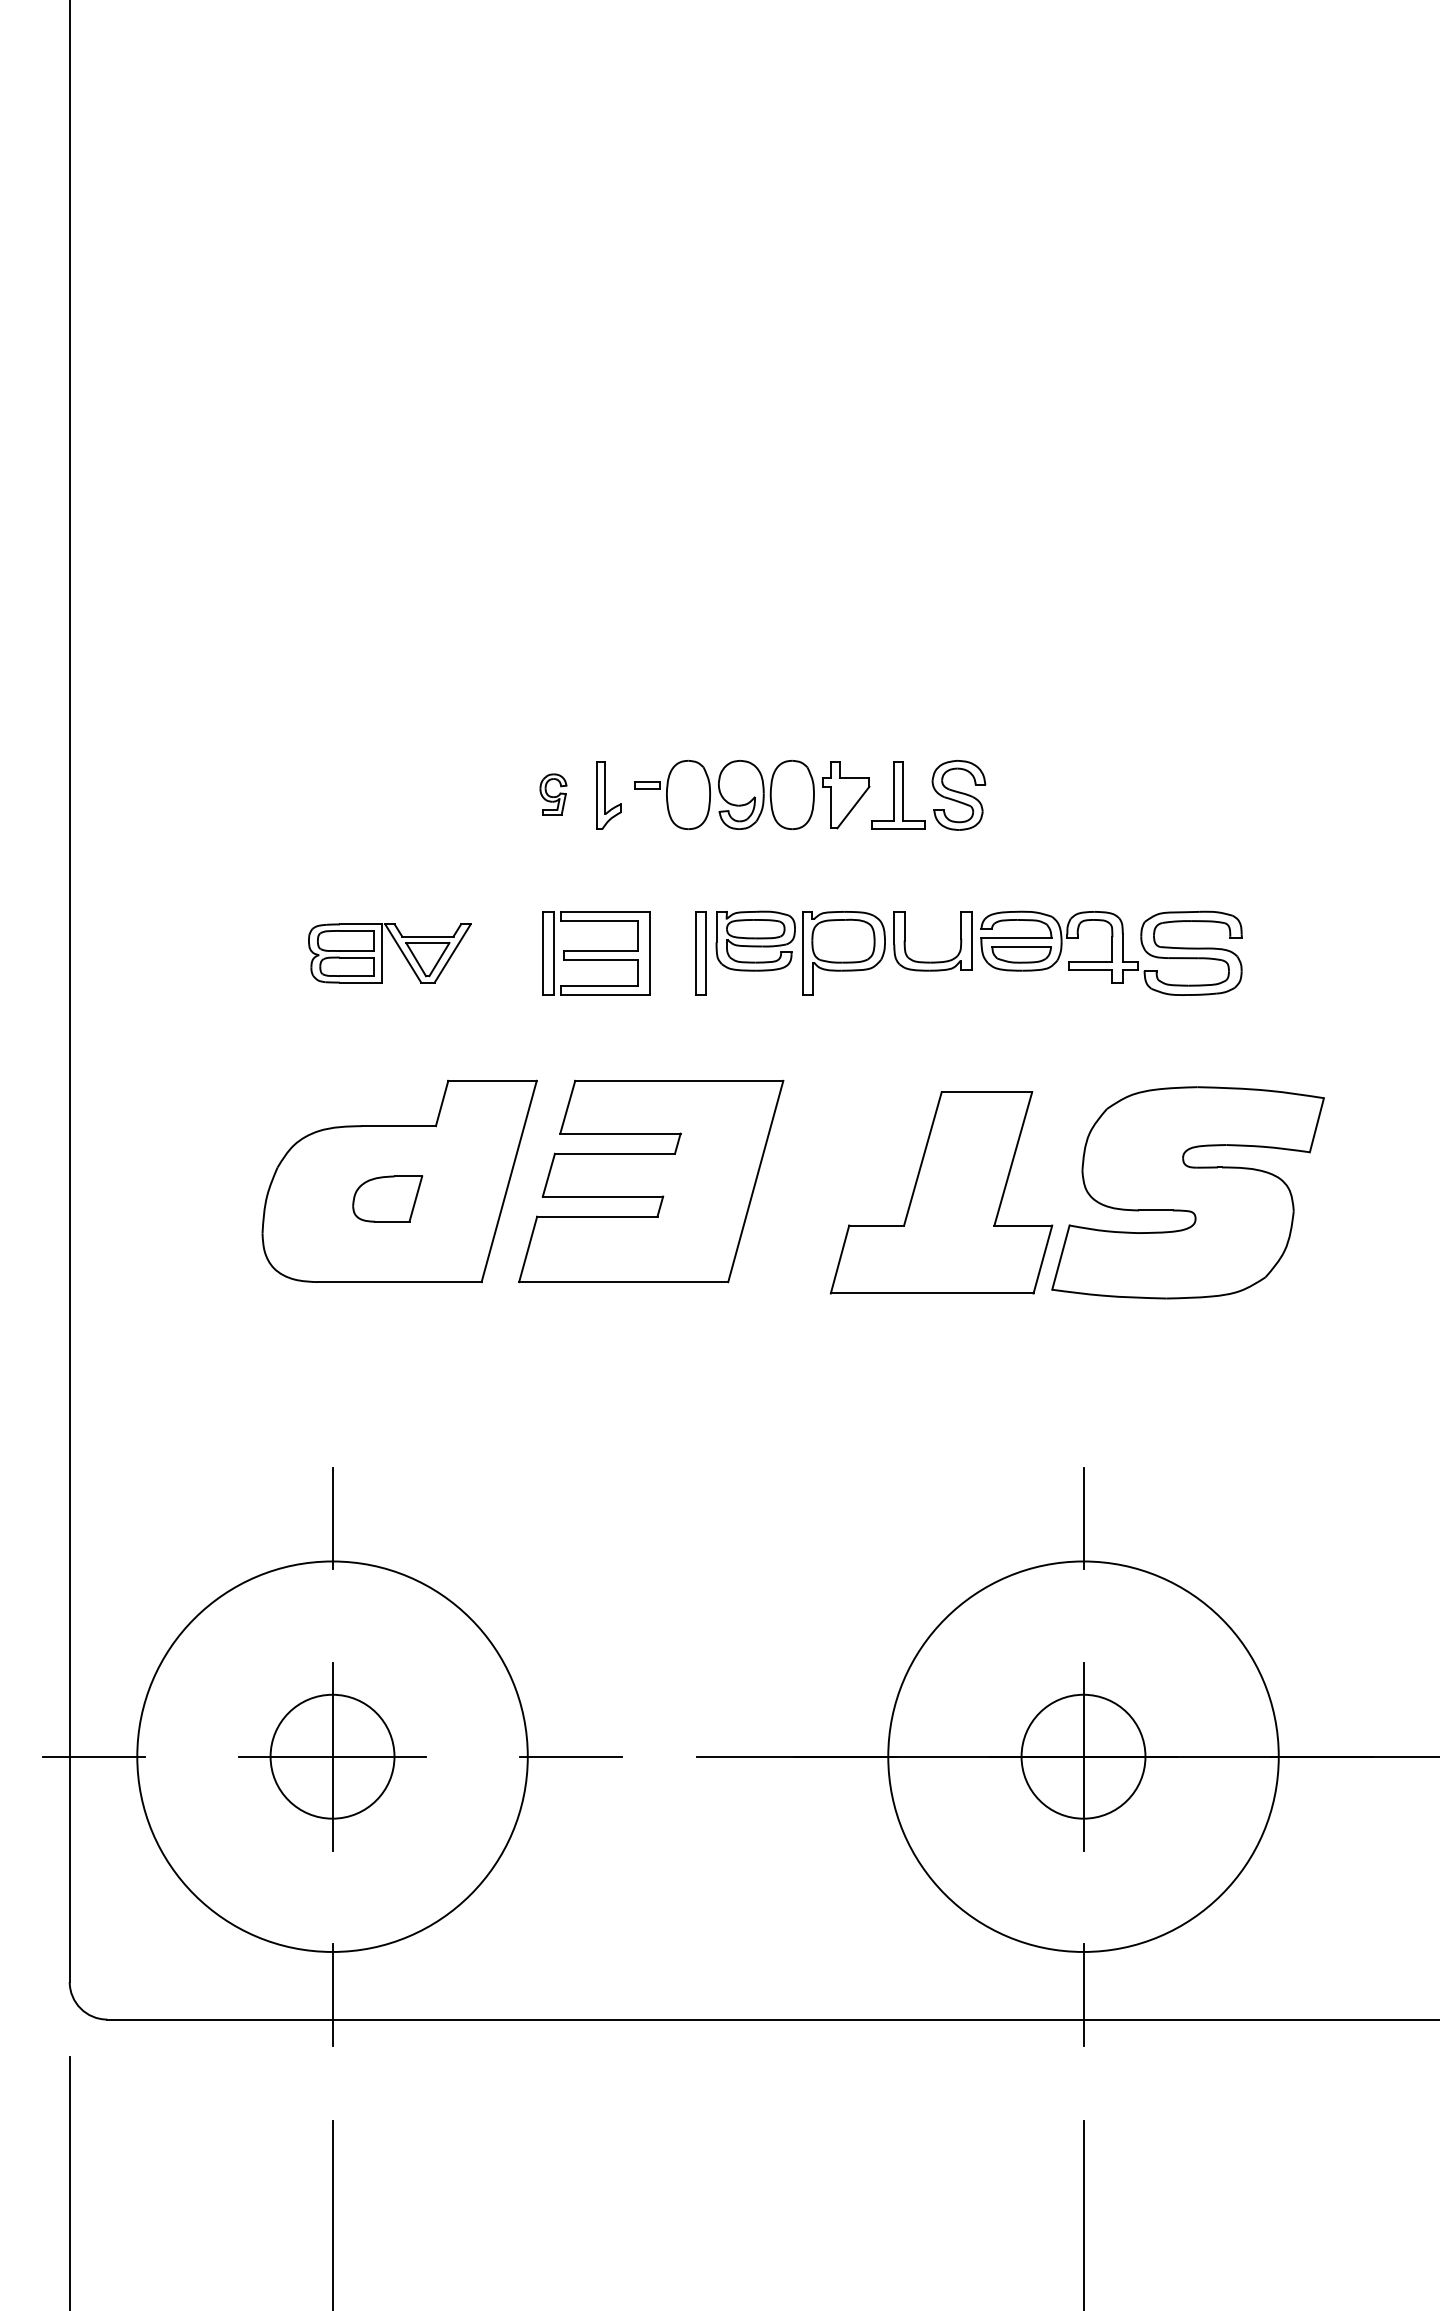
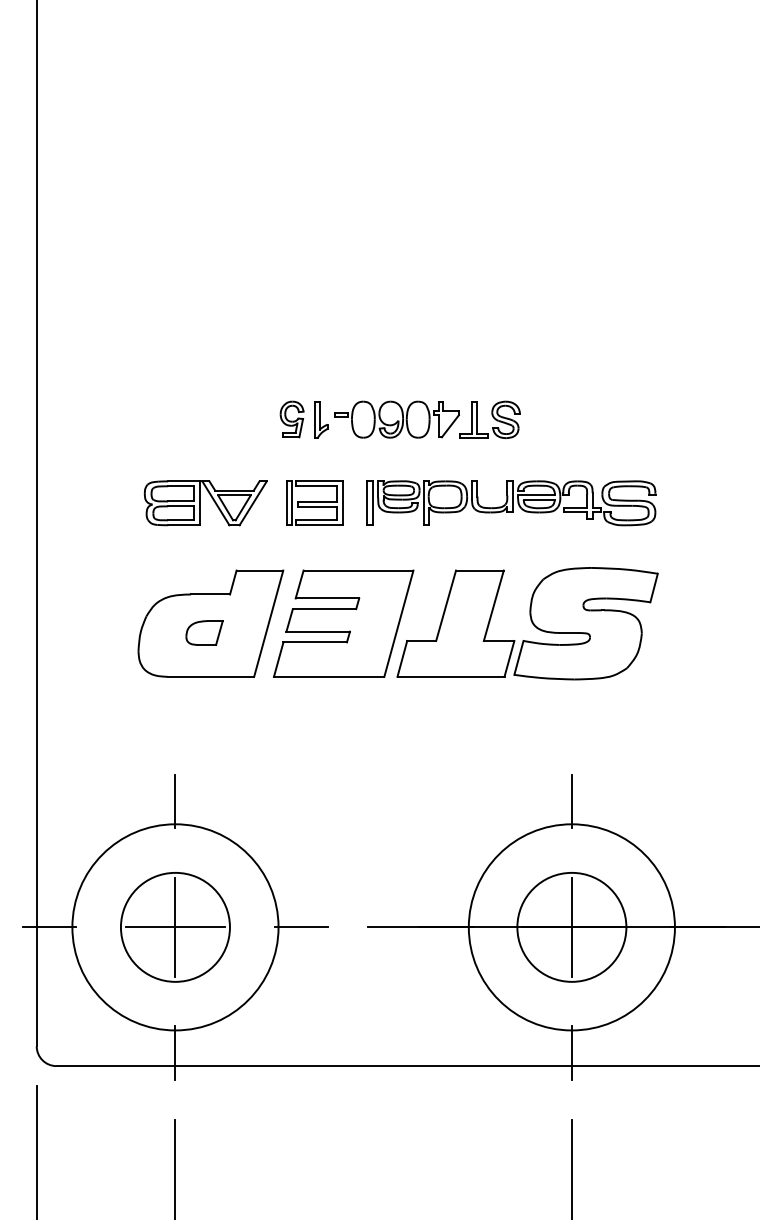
part: (552, 794) -> (291, 419), size x1.67
part: (389, 953) -> (205, 503), size x1.43
part: (1077, 1192) -> (527, 623), moved
circle: (330, 1755) -> (174, 926), size x1.67
circle: (1082, 1755) -> (571, 926), size x1.67

